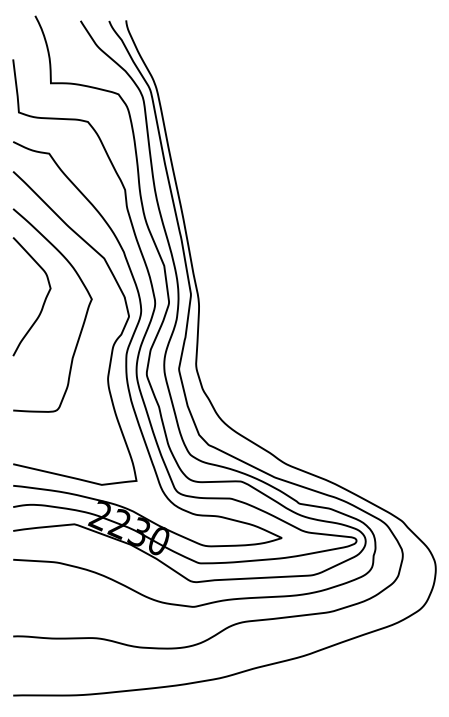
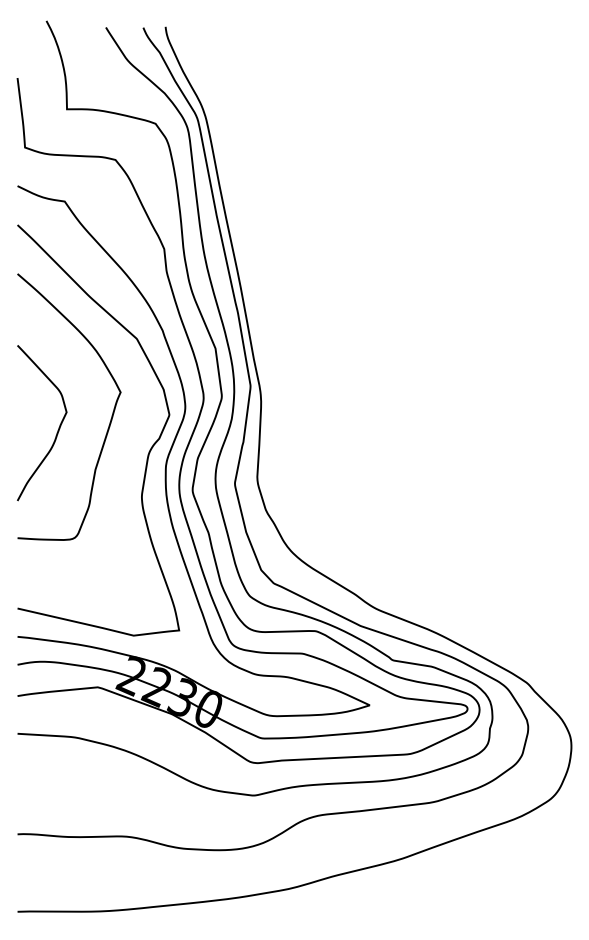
curve: (44, 300) -> (58, 427), moved

